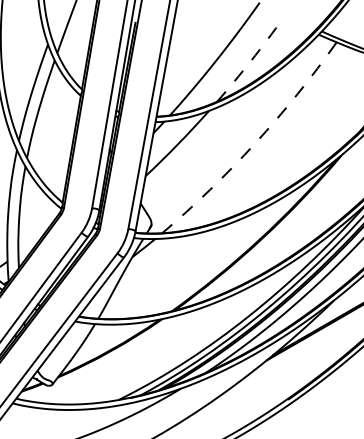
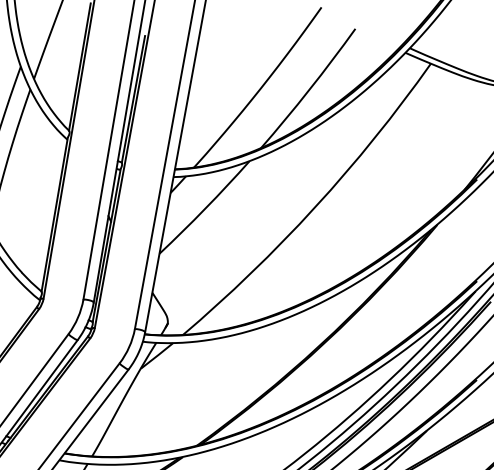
arc: (251, 60) -> (309, 89), dashed -> solid
arc: (255, 143) -> (315, 207), dashed -> solid

